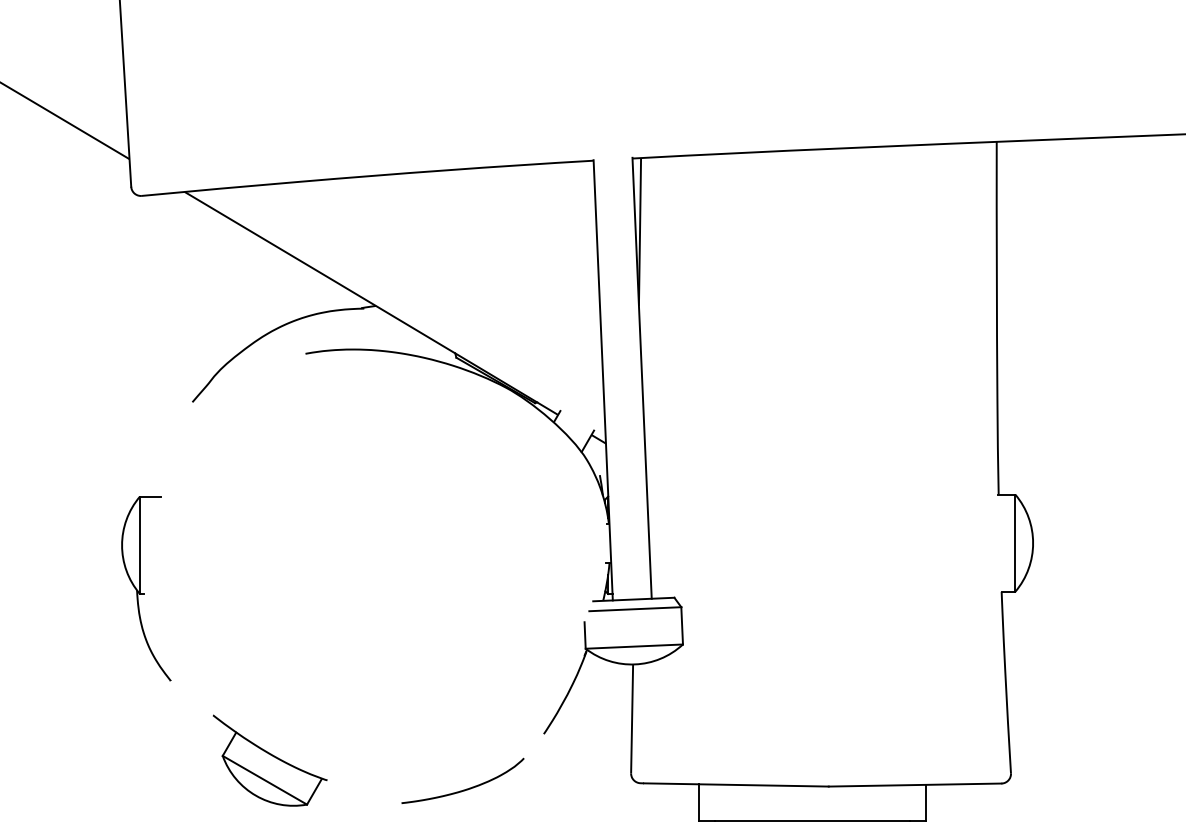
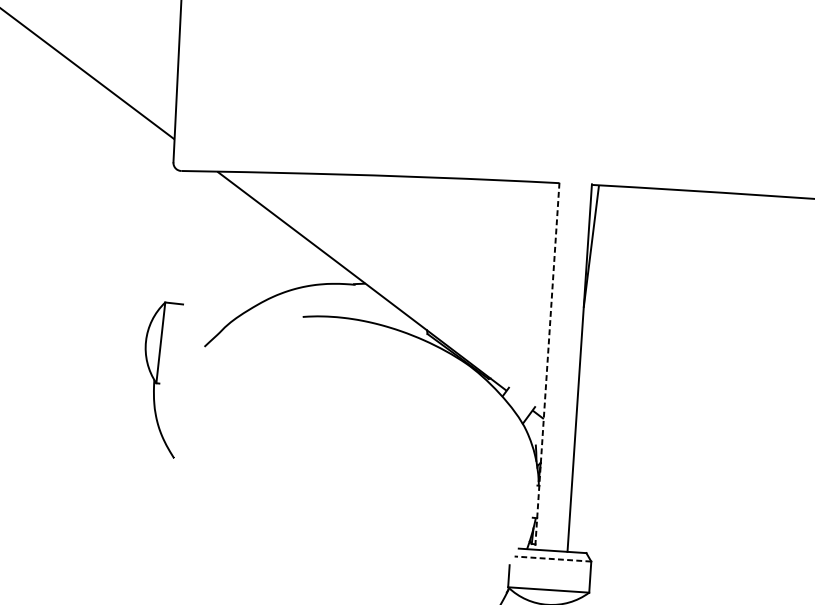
line: (603, 380) -> (547, 366), solid -> dashed
part: (146, 588) -> (162, 379), moved
line: (634, 609) -> (552, 559), solid -> dashed

